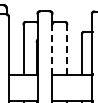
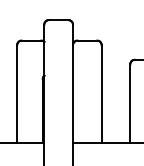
line: (52, 49) -> (73, 93), dashed -> solid
line: (67, 50) -> (102, 95), dashed -> solid

